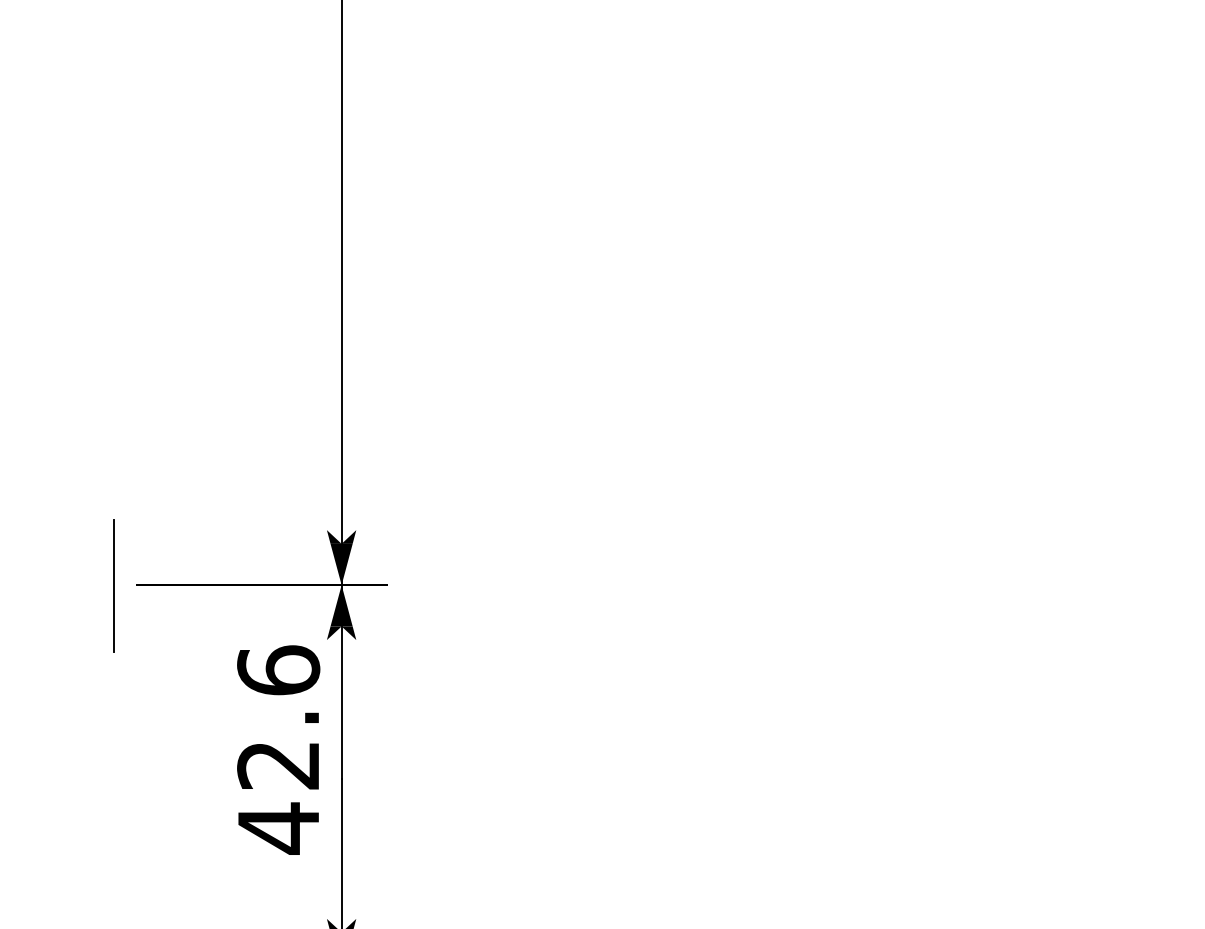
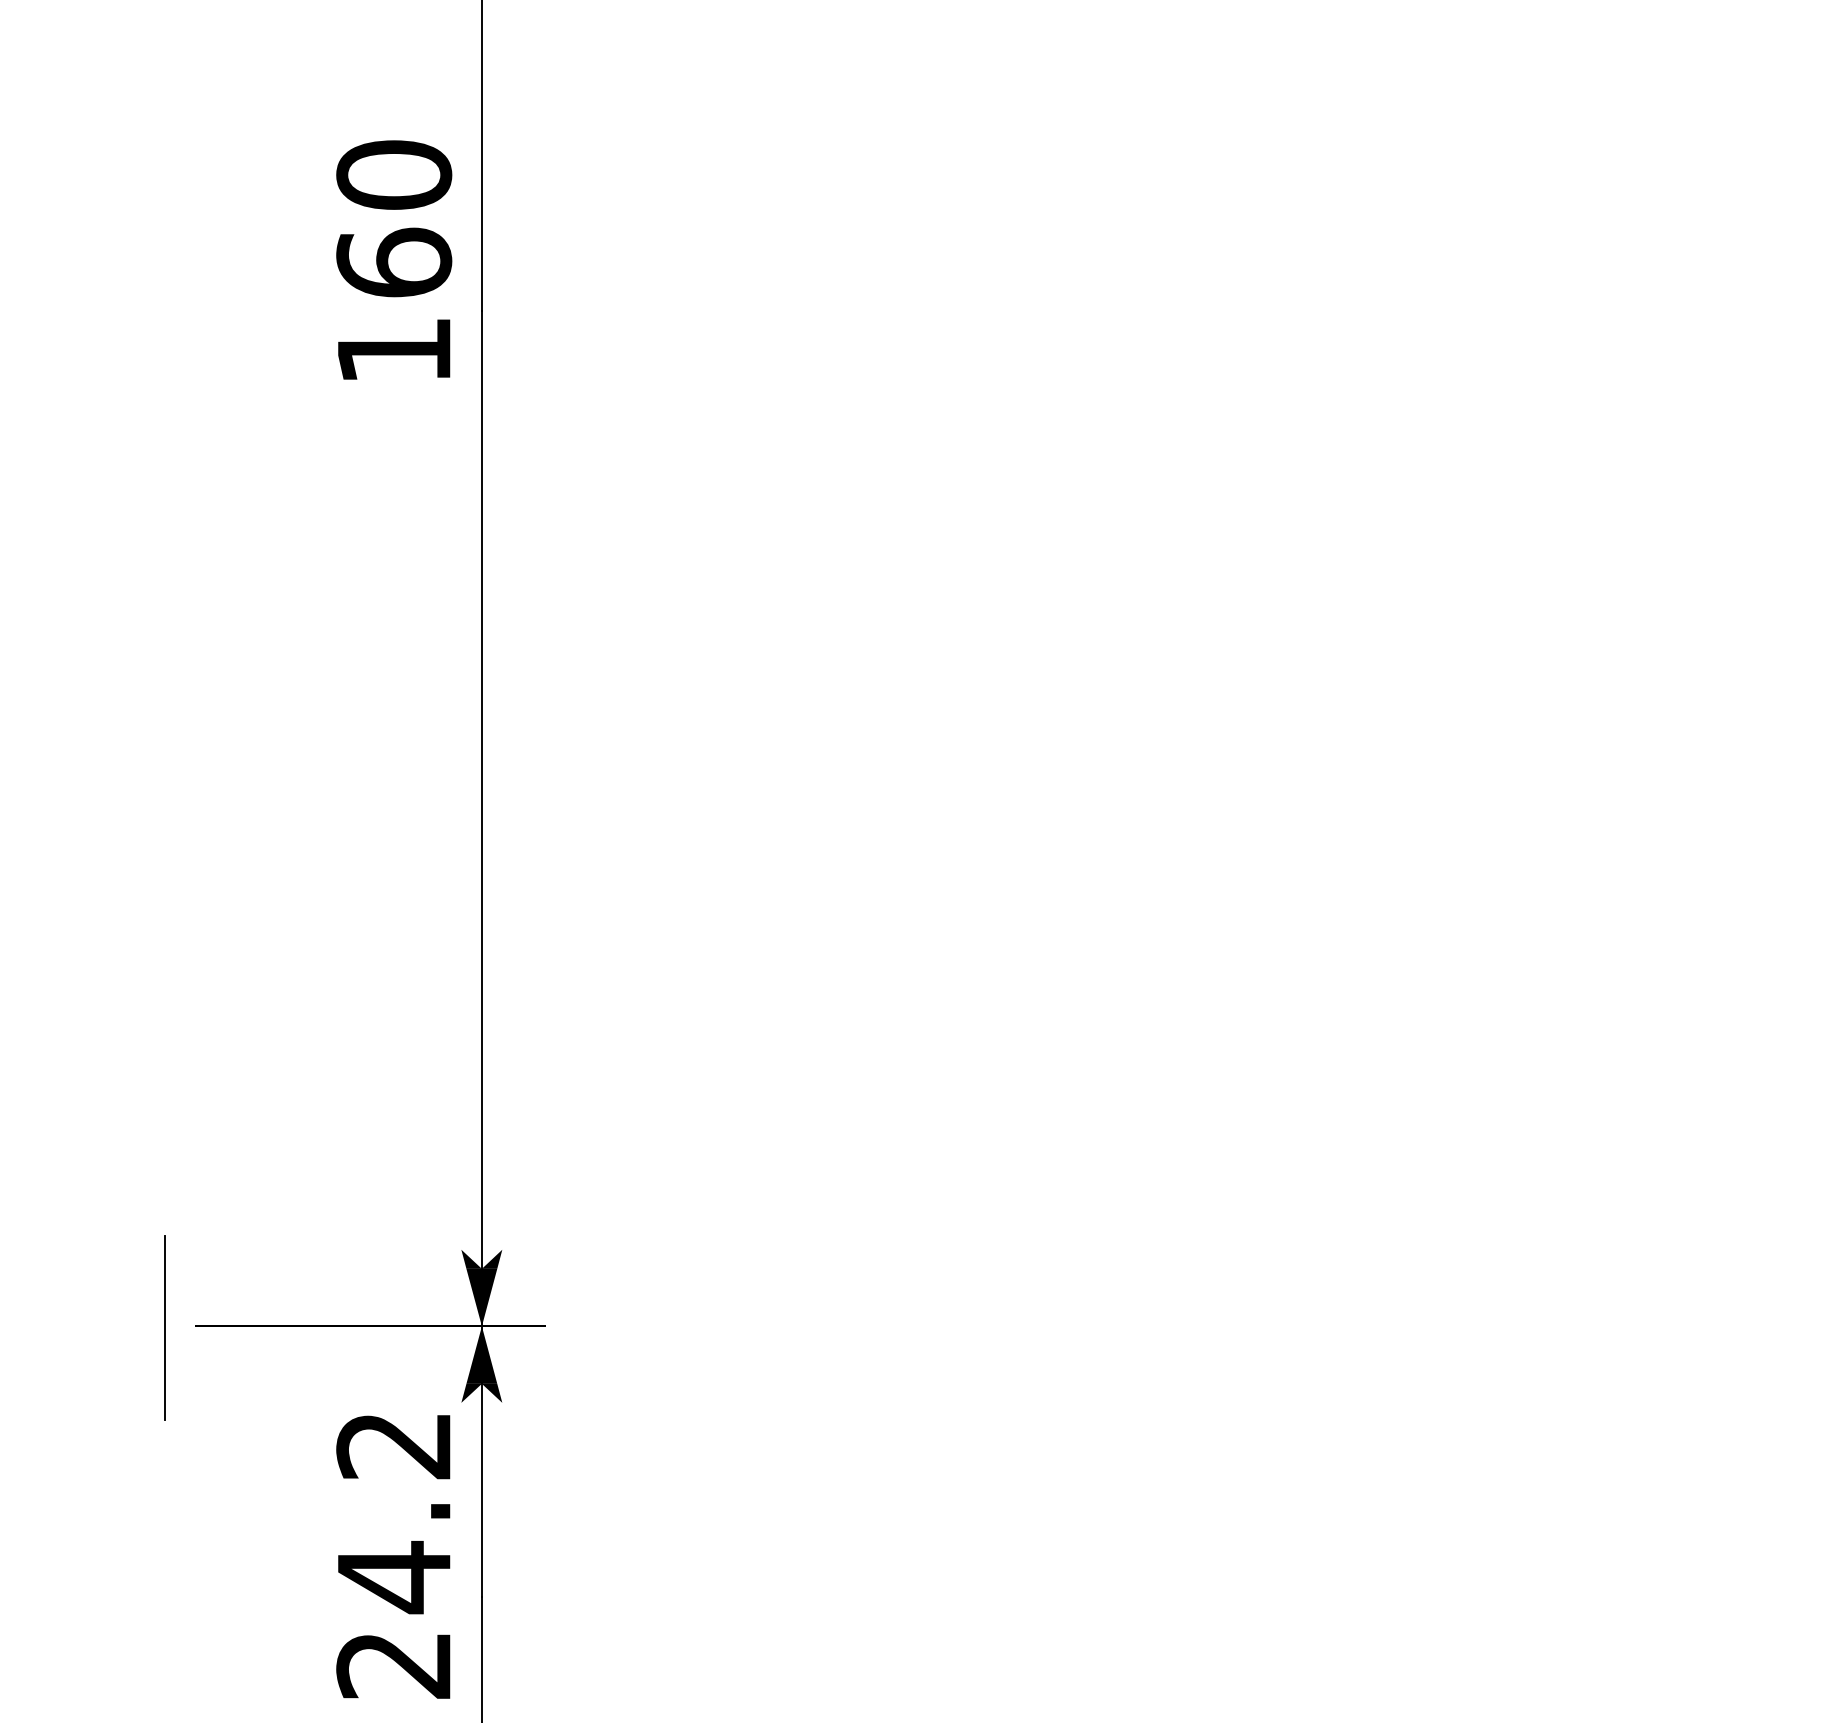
text: (278, 750) -> (394, 1556), 42.6 -> 24.2

